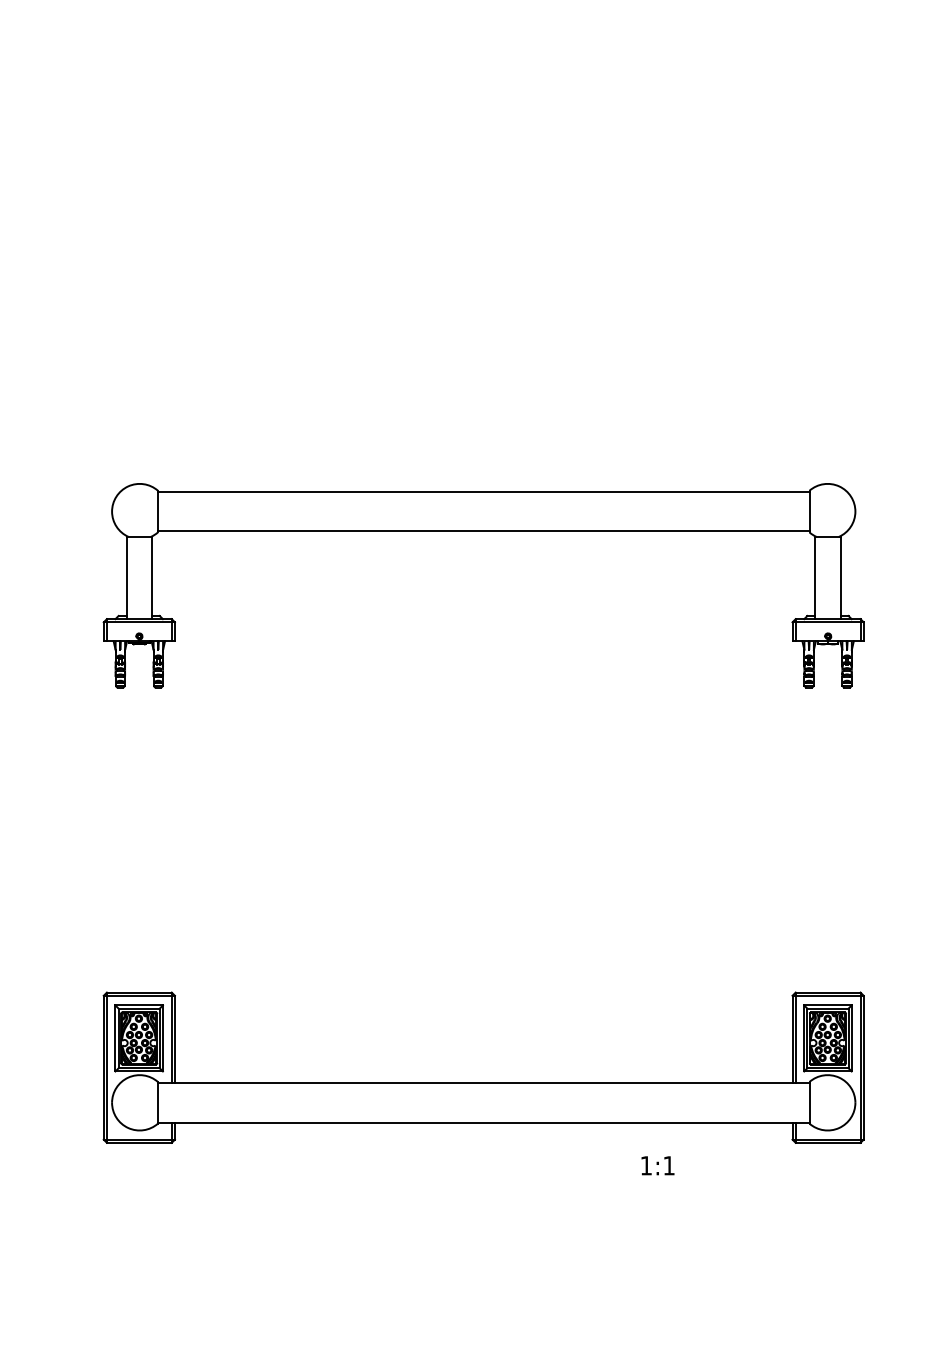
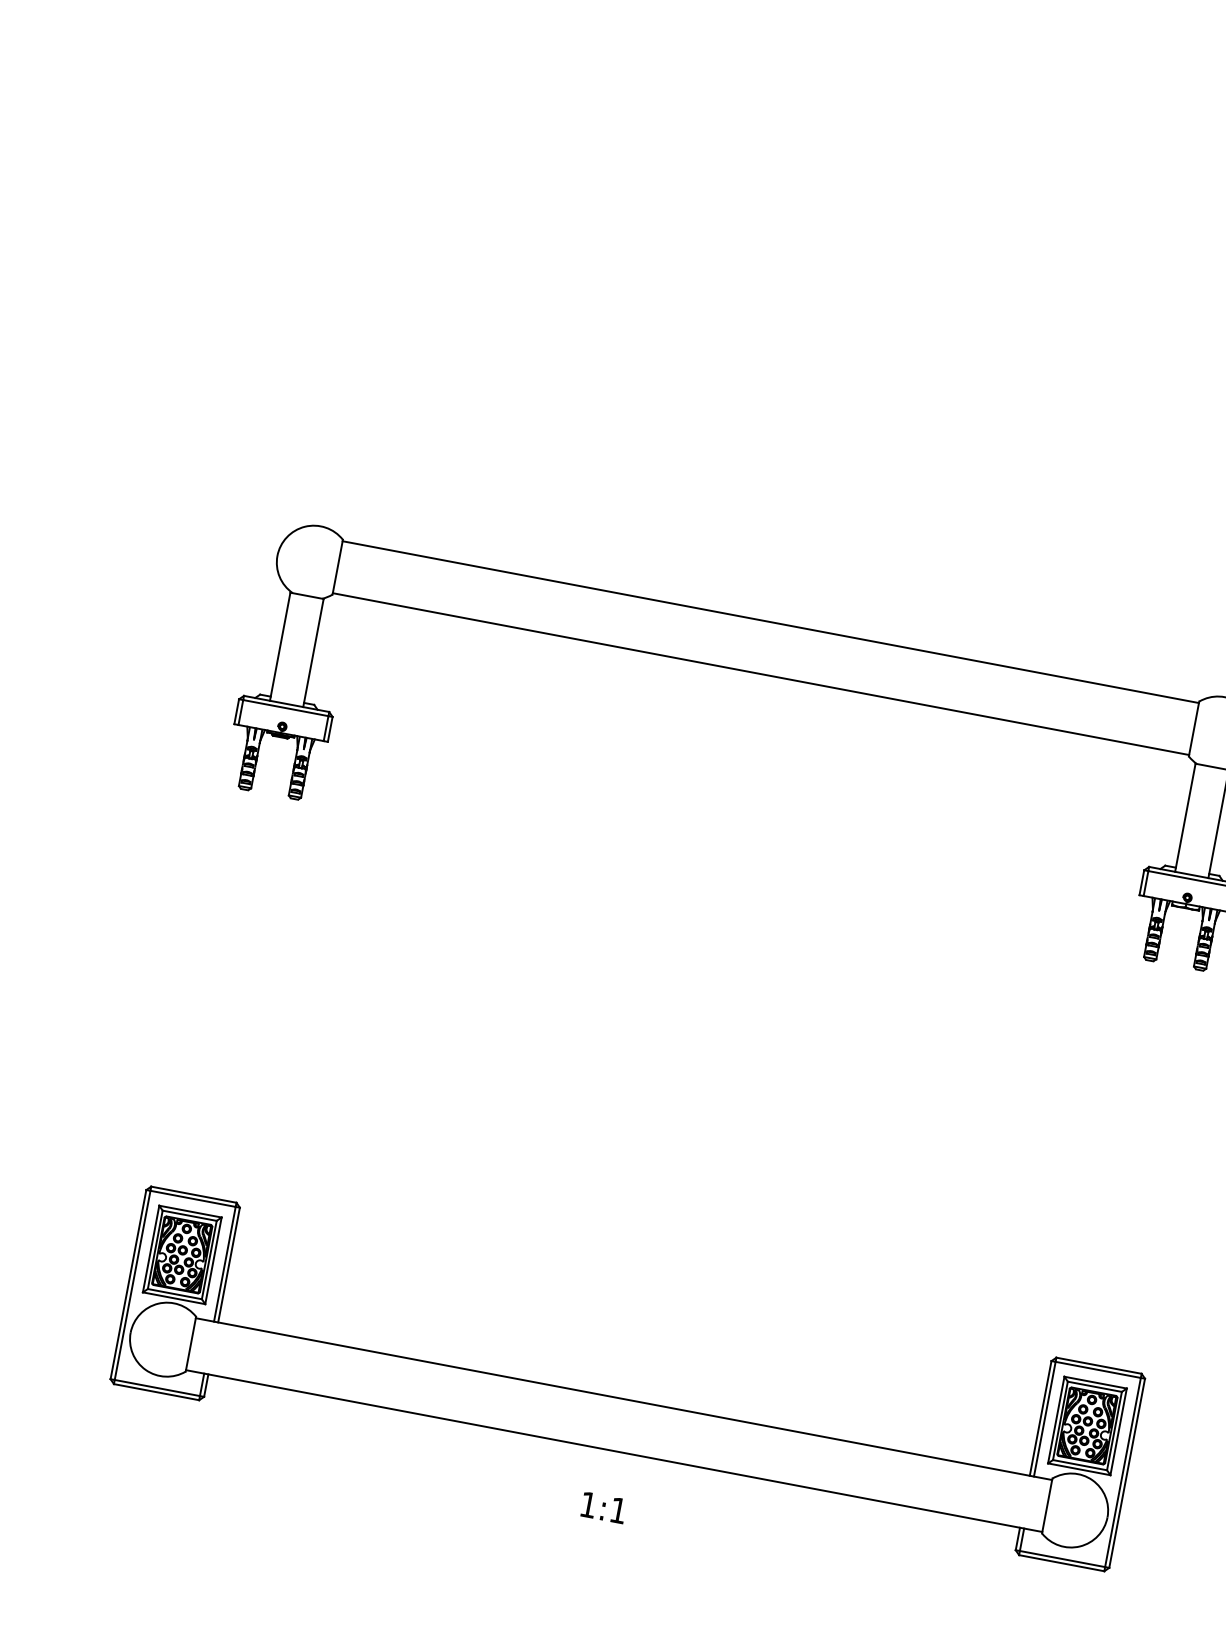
text: (657, 1165) -> (603, 1507), moved

